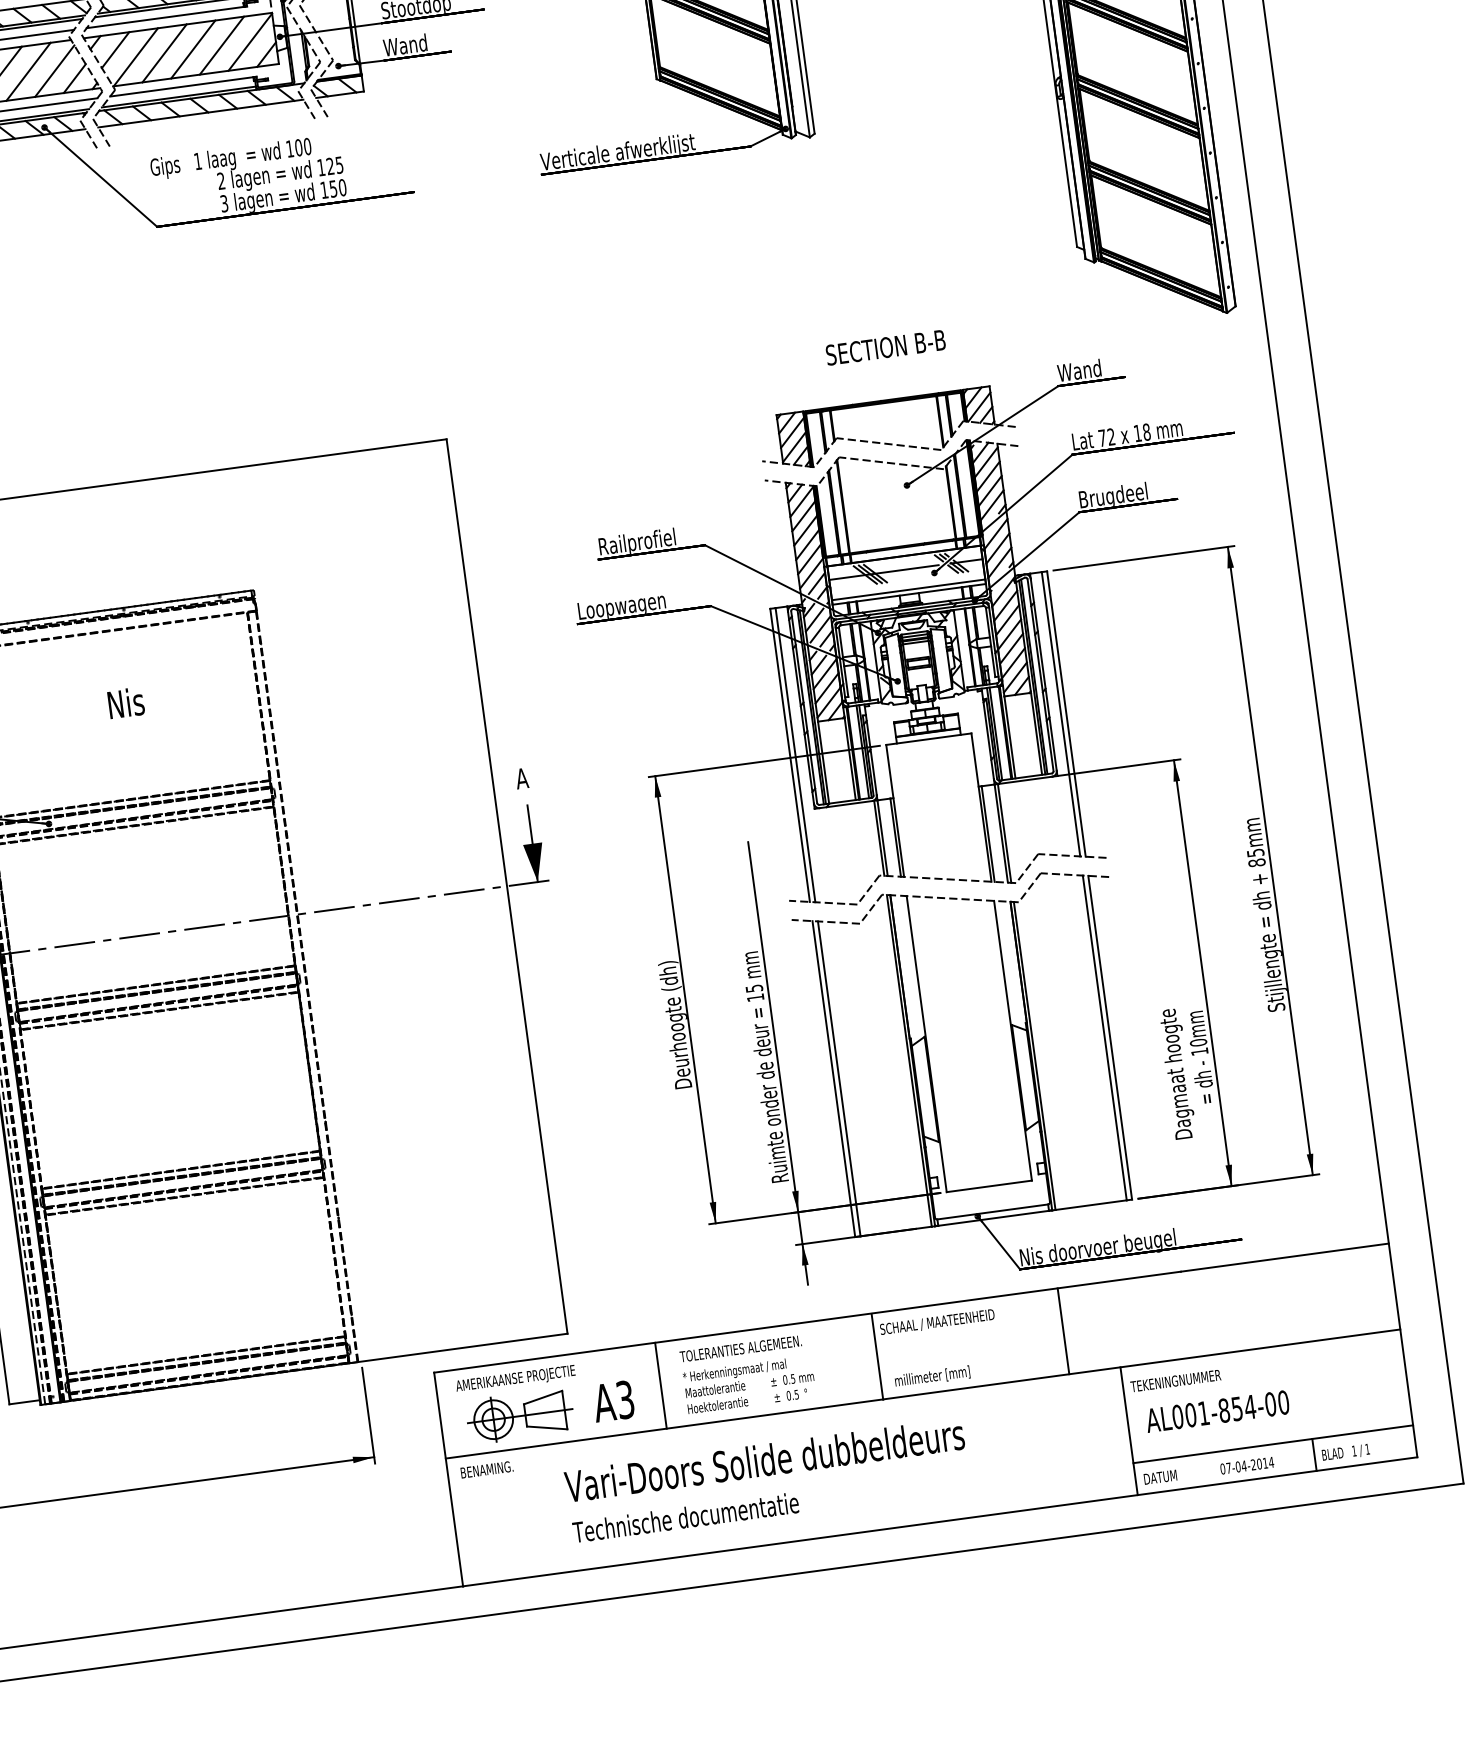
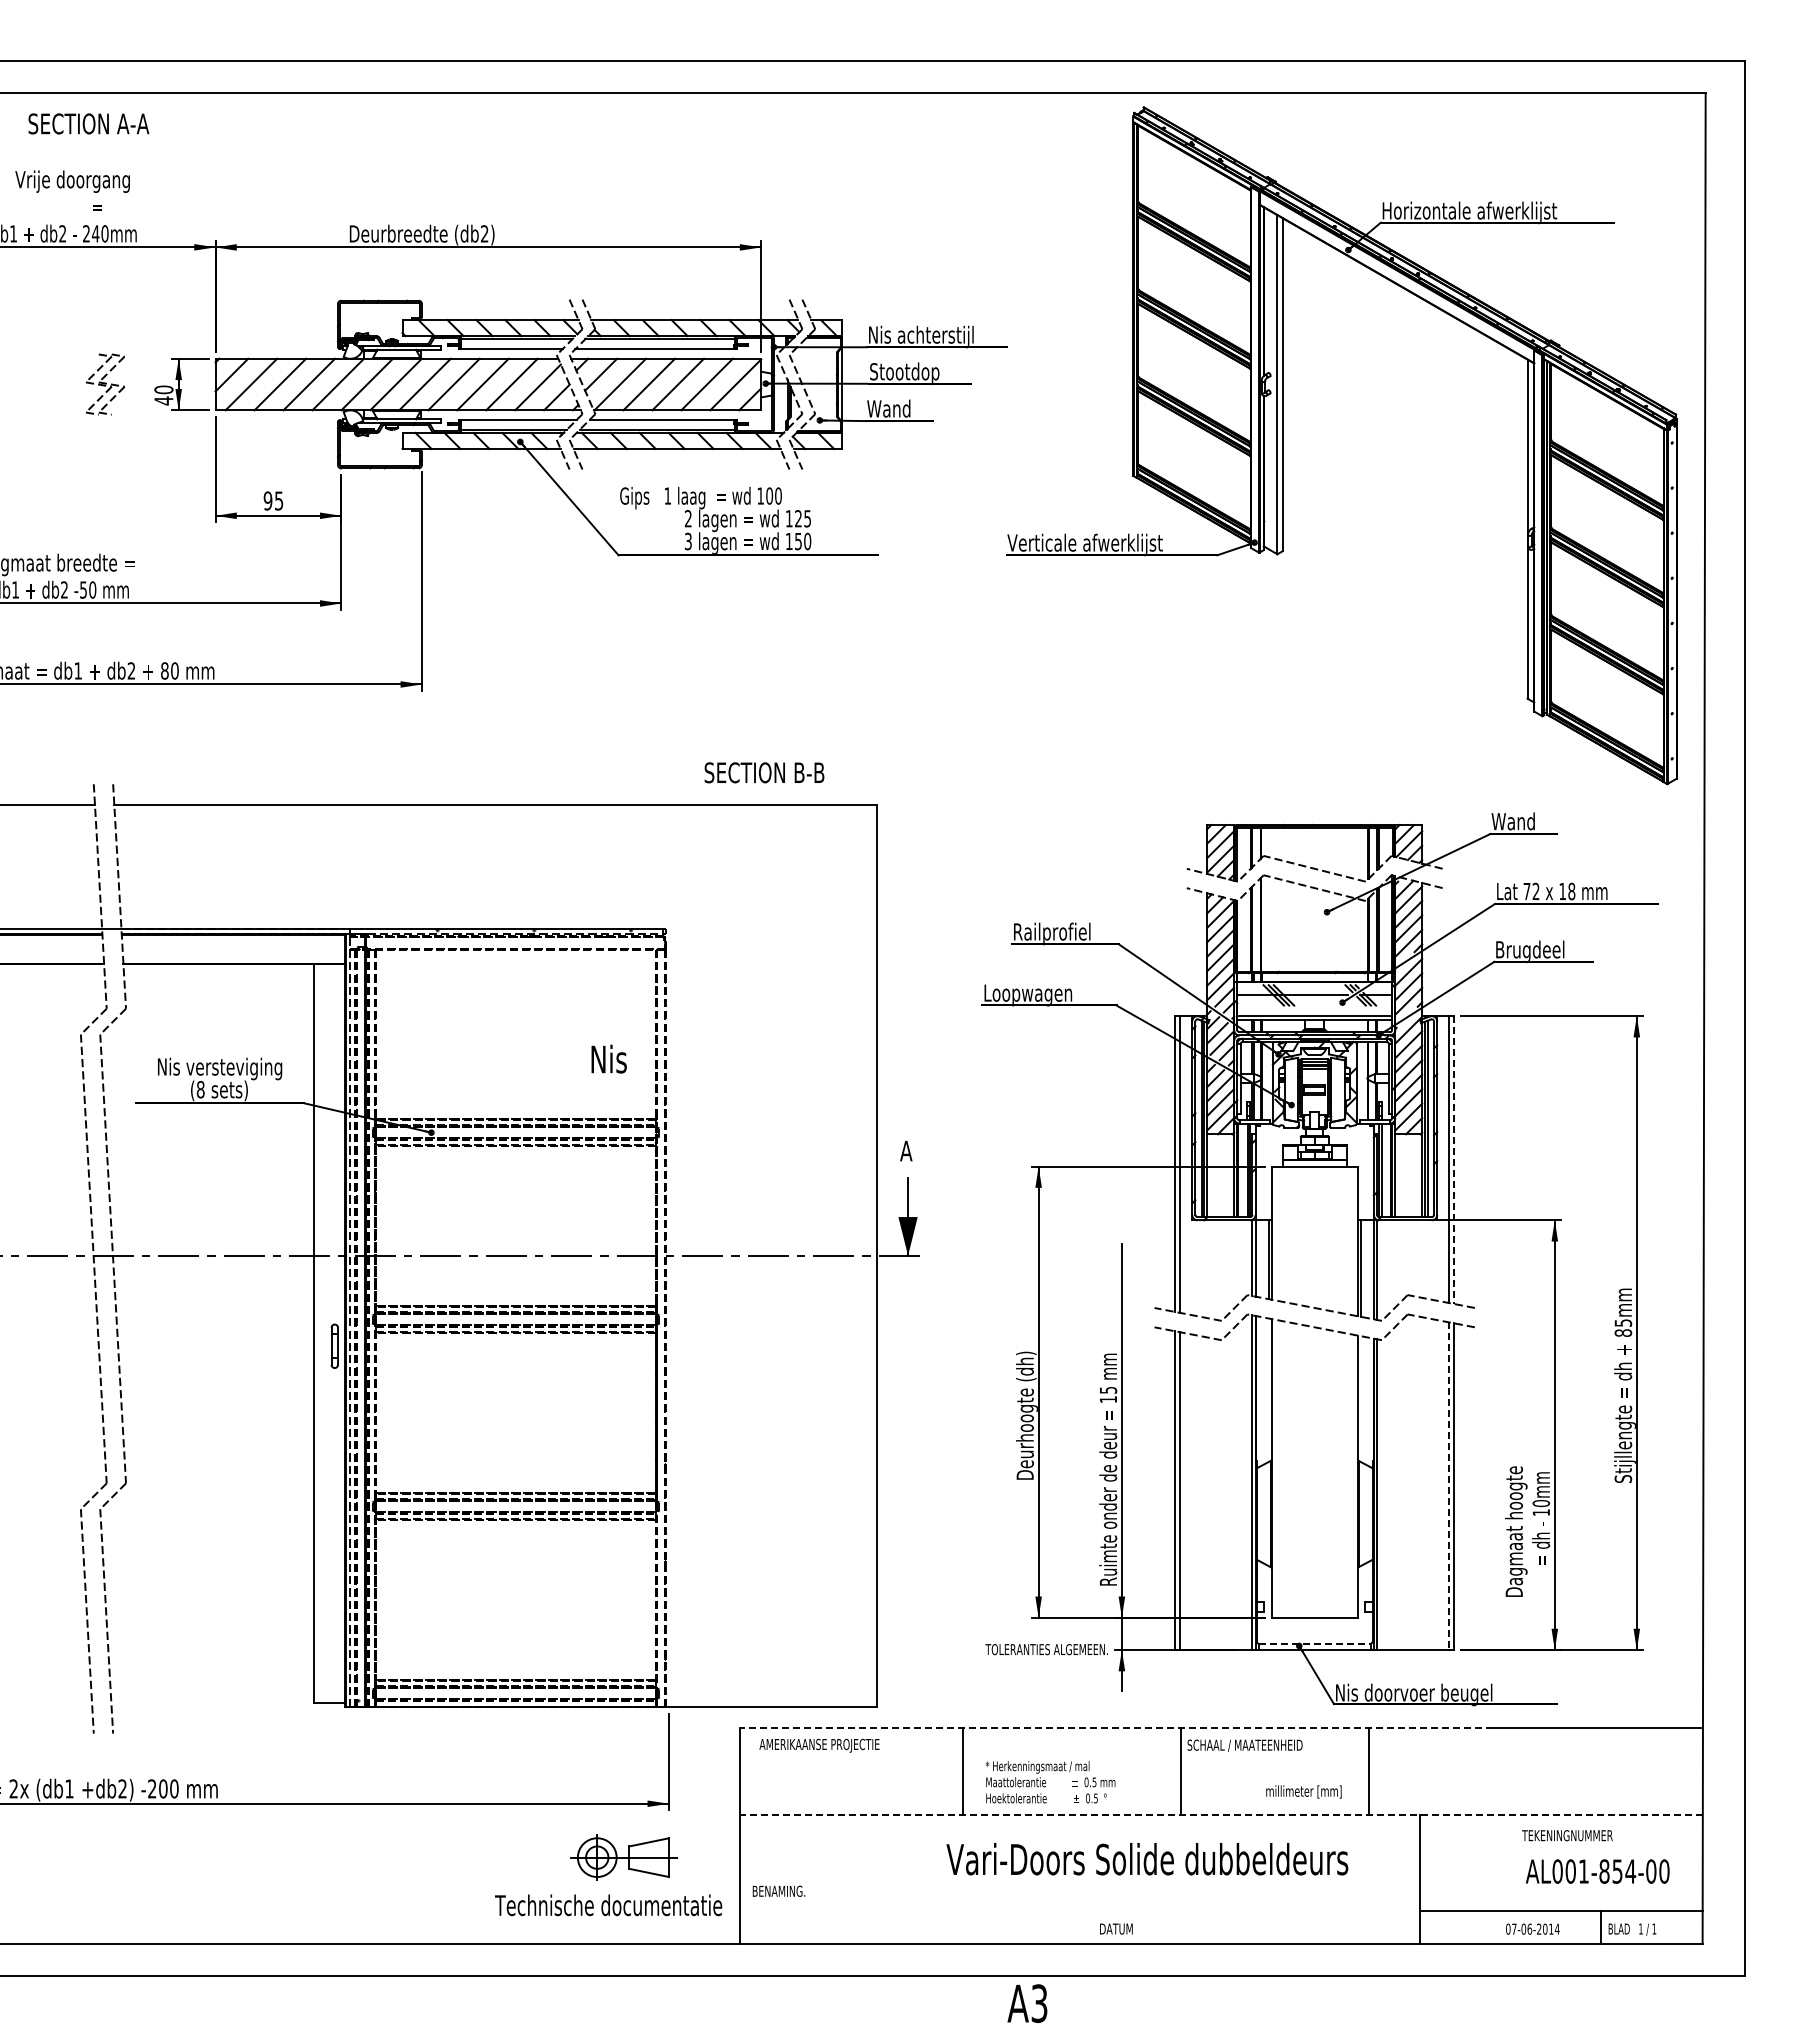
text: (885, 347) -> (764, 772), moved
text: (125, 702) -> (608, 1058), moved
line: (1066, 714) -> (1454, 1160), solid -> dashed
line: (1105, 1038) -> (1449, 1486), solid -> dashed
line: (992, 1211) -> (1314, 1643), solid -> dashed
line: (807, 1322) -> (1116, 1728), solid -> dashed
text: (740, 1348) -> (1046, 1649), moved
text: (932, 1376) -> (1303, 1791), moved
text: (1175, 1380) -> (1567, 1835), moved
line: (923, 1393) -> (1221, 1814), solid -> dashed
text: (613, 1401) -> (1027, 2003), moved
text: (1217, 1411) -> (1597, 1871), moved
part: (519, 1416) -> (623, 1857), moved
text: (764, 1460) -> (1147, 1859), moved
text: (1243, 1465) -> (1529, 1928), 07-04-2014 -> 07-06-2014
text: (486, 1468) -> (778, 1890), moved
text: (1160, 1476) -> (1116, 1928), moved
text: (685, 1517) -> (608, 1905), moved

